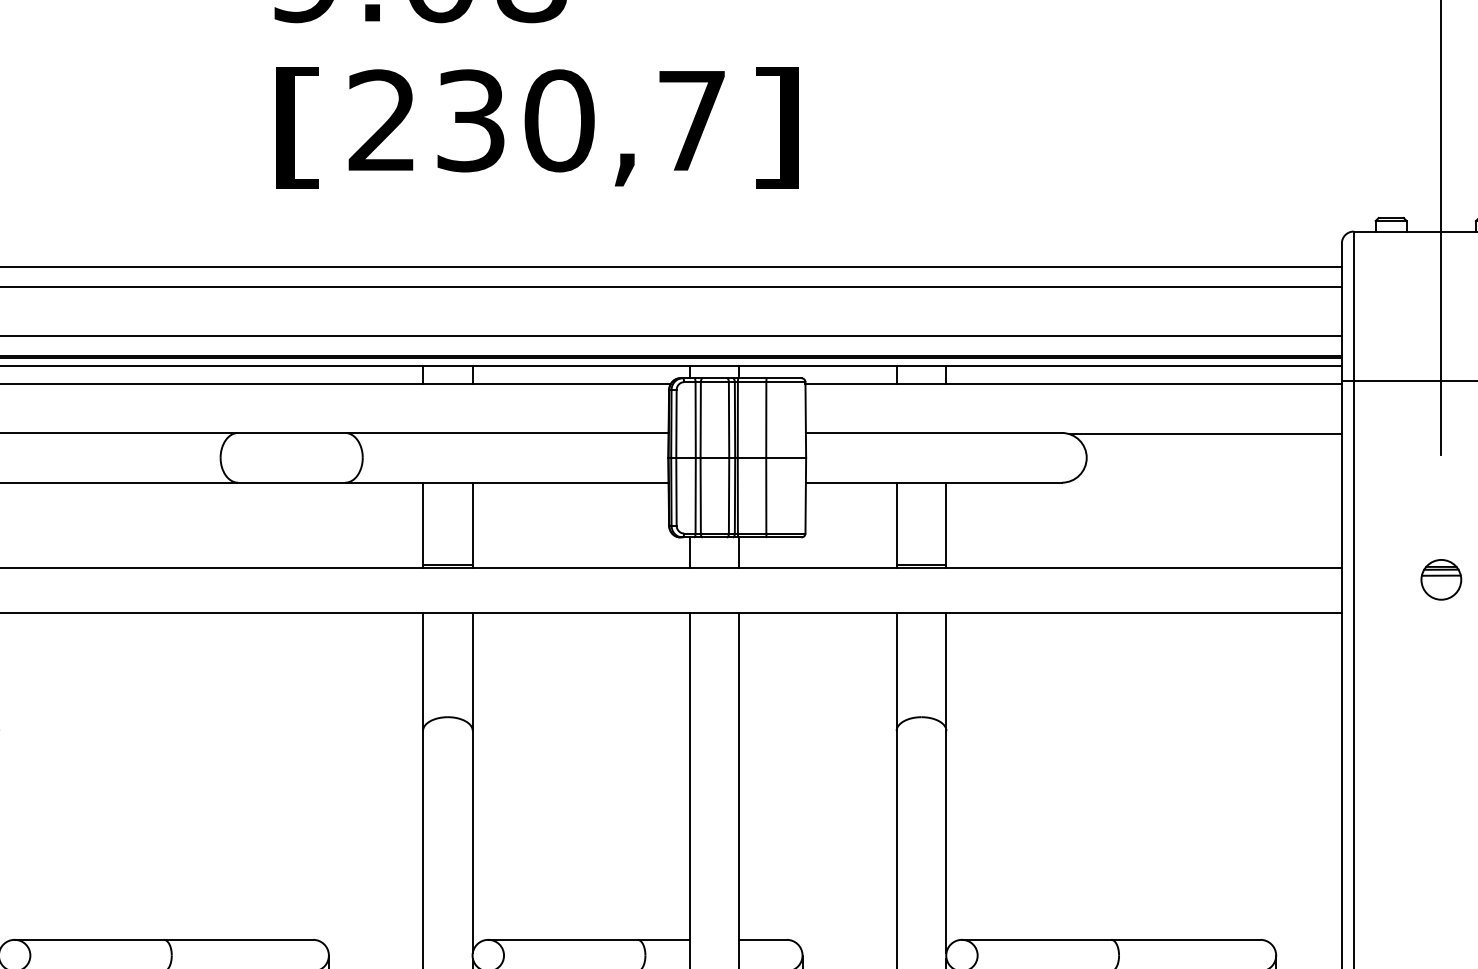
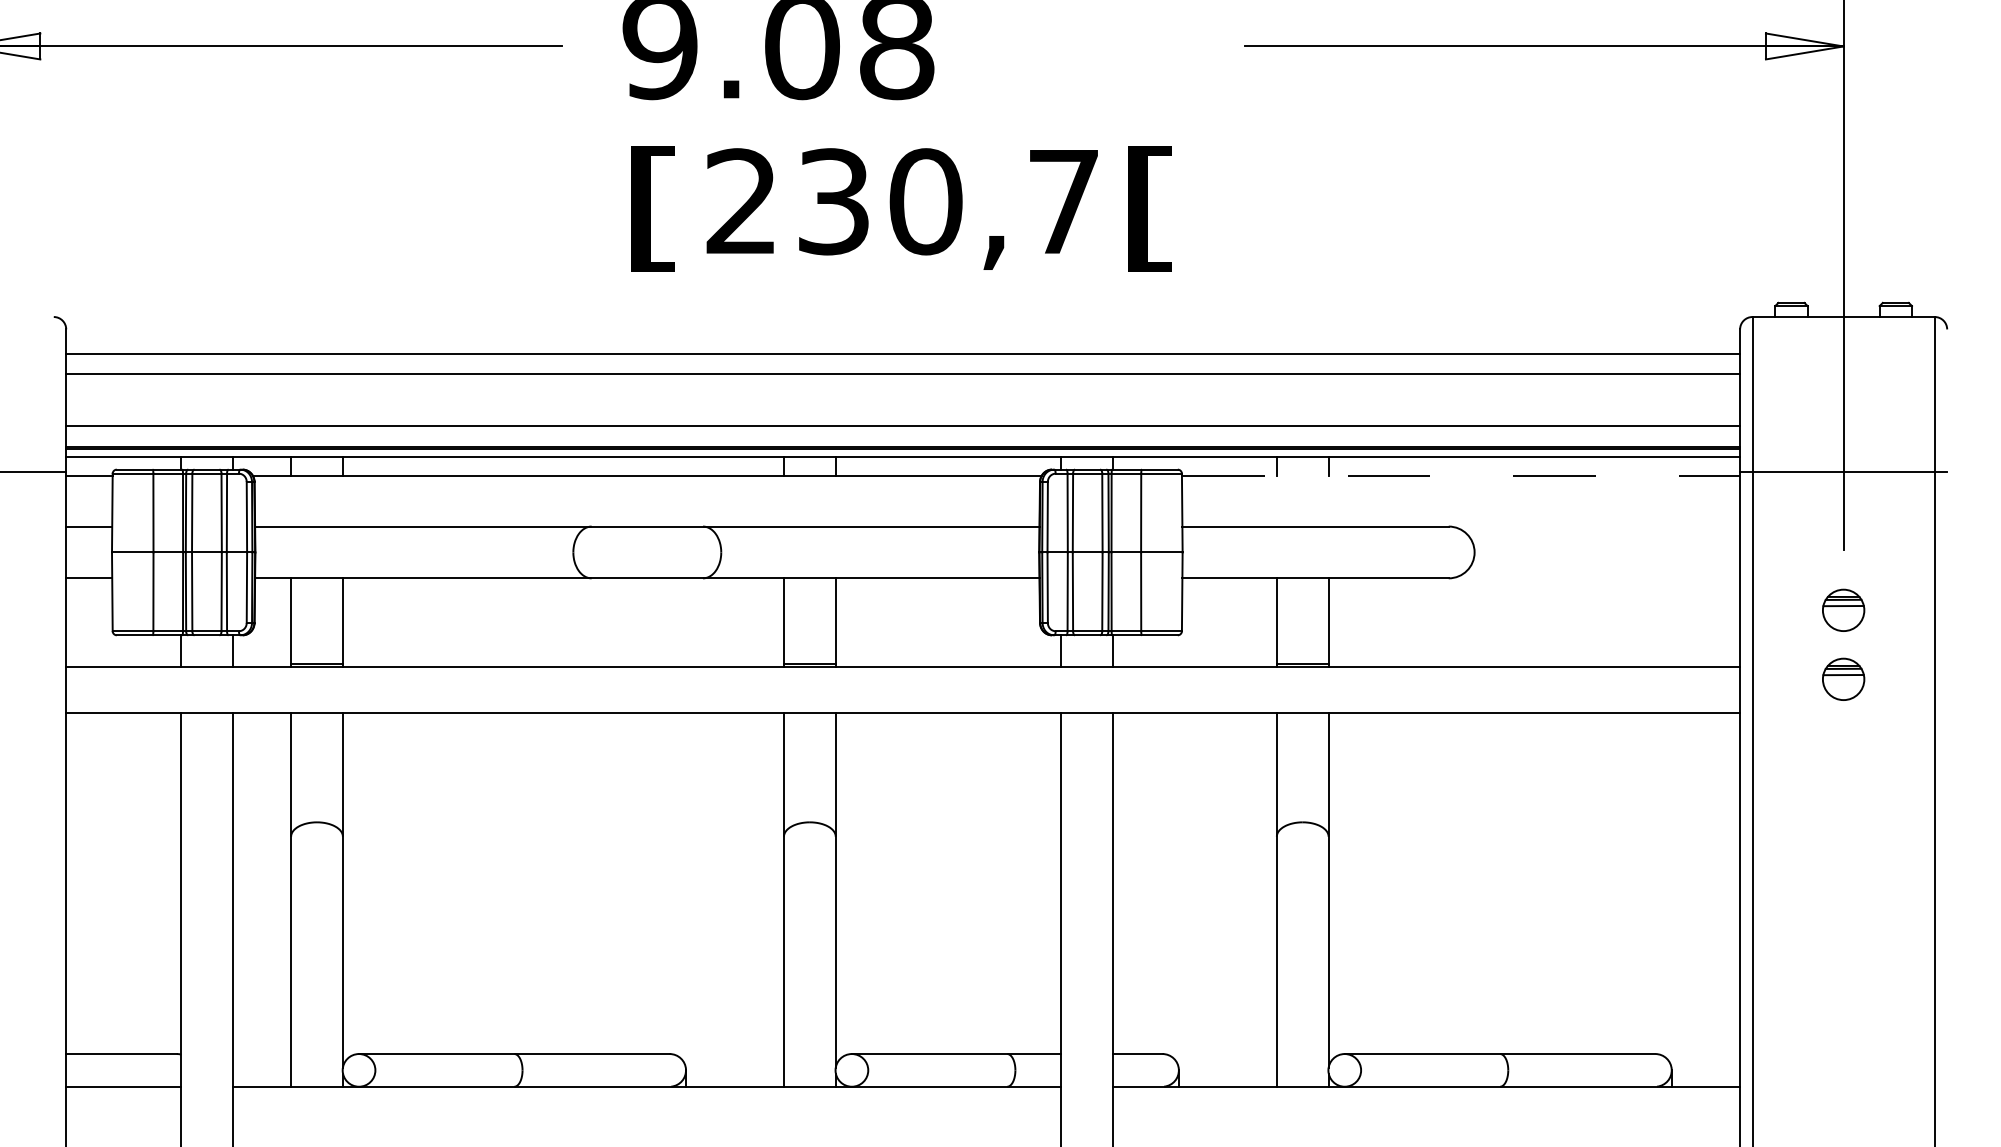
text: (776, 127) -> (1151, 208), ] -> [
line: (1074, 383) -> (1461, 475), solid -> dashed
line: (1204, 433) -> (1597, 527), removed
part: (1441, 512) -> (1843, 609), added

